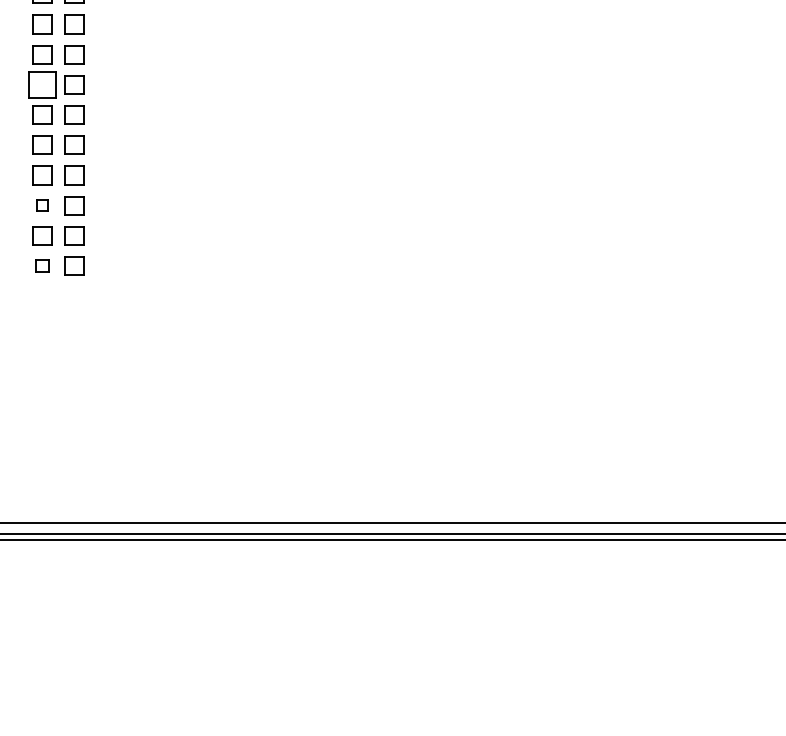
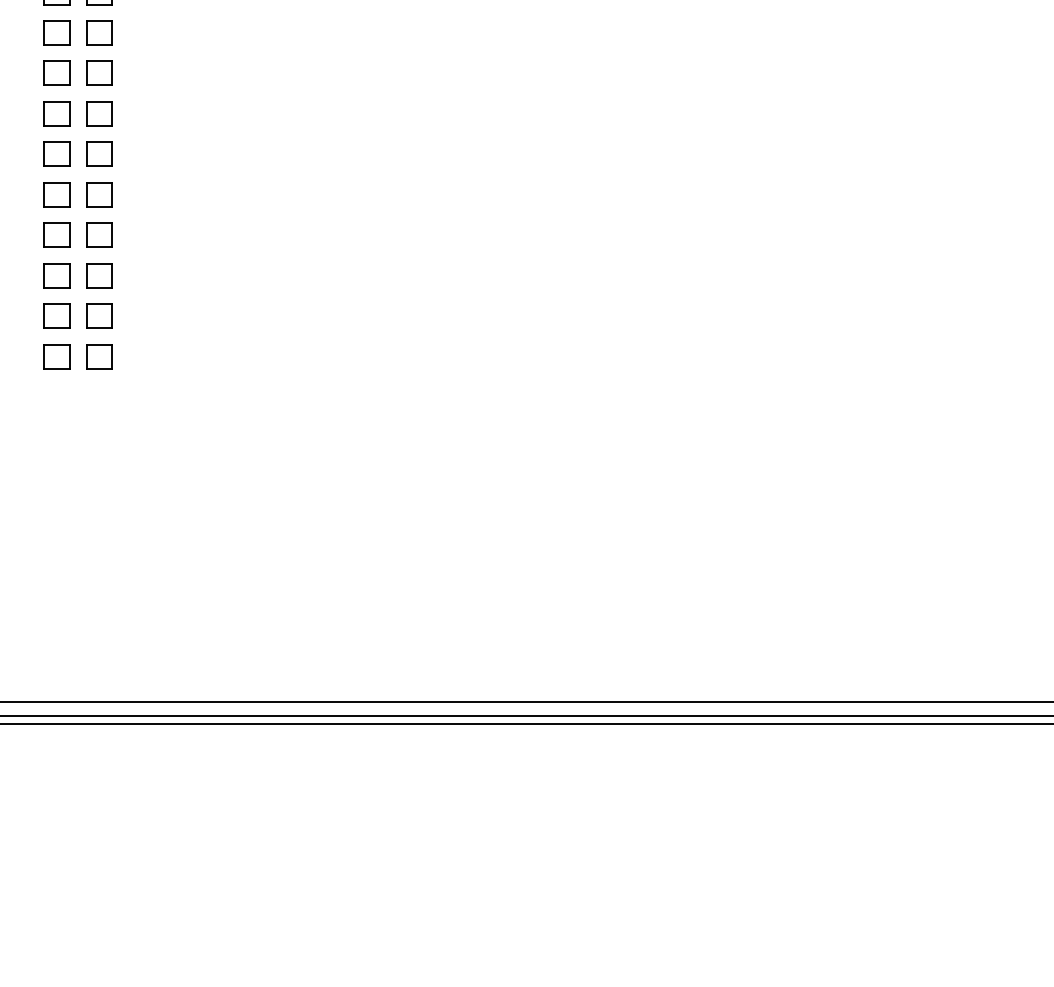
part: (42, 84) -> (56, 113), size x0.71
part: (42, 205) -> (56, 275), size x1.67
part: (42, 265) -> (56, 356), size x1.43

